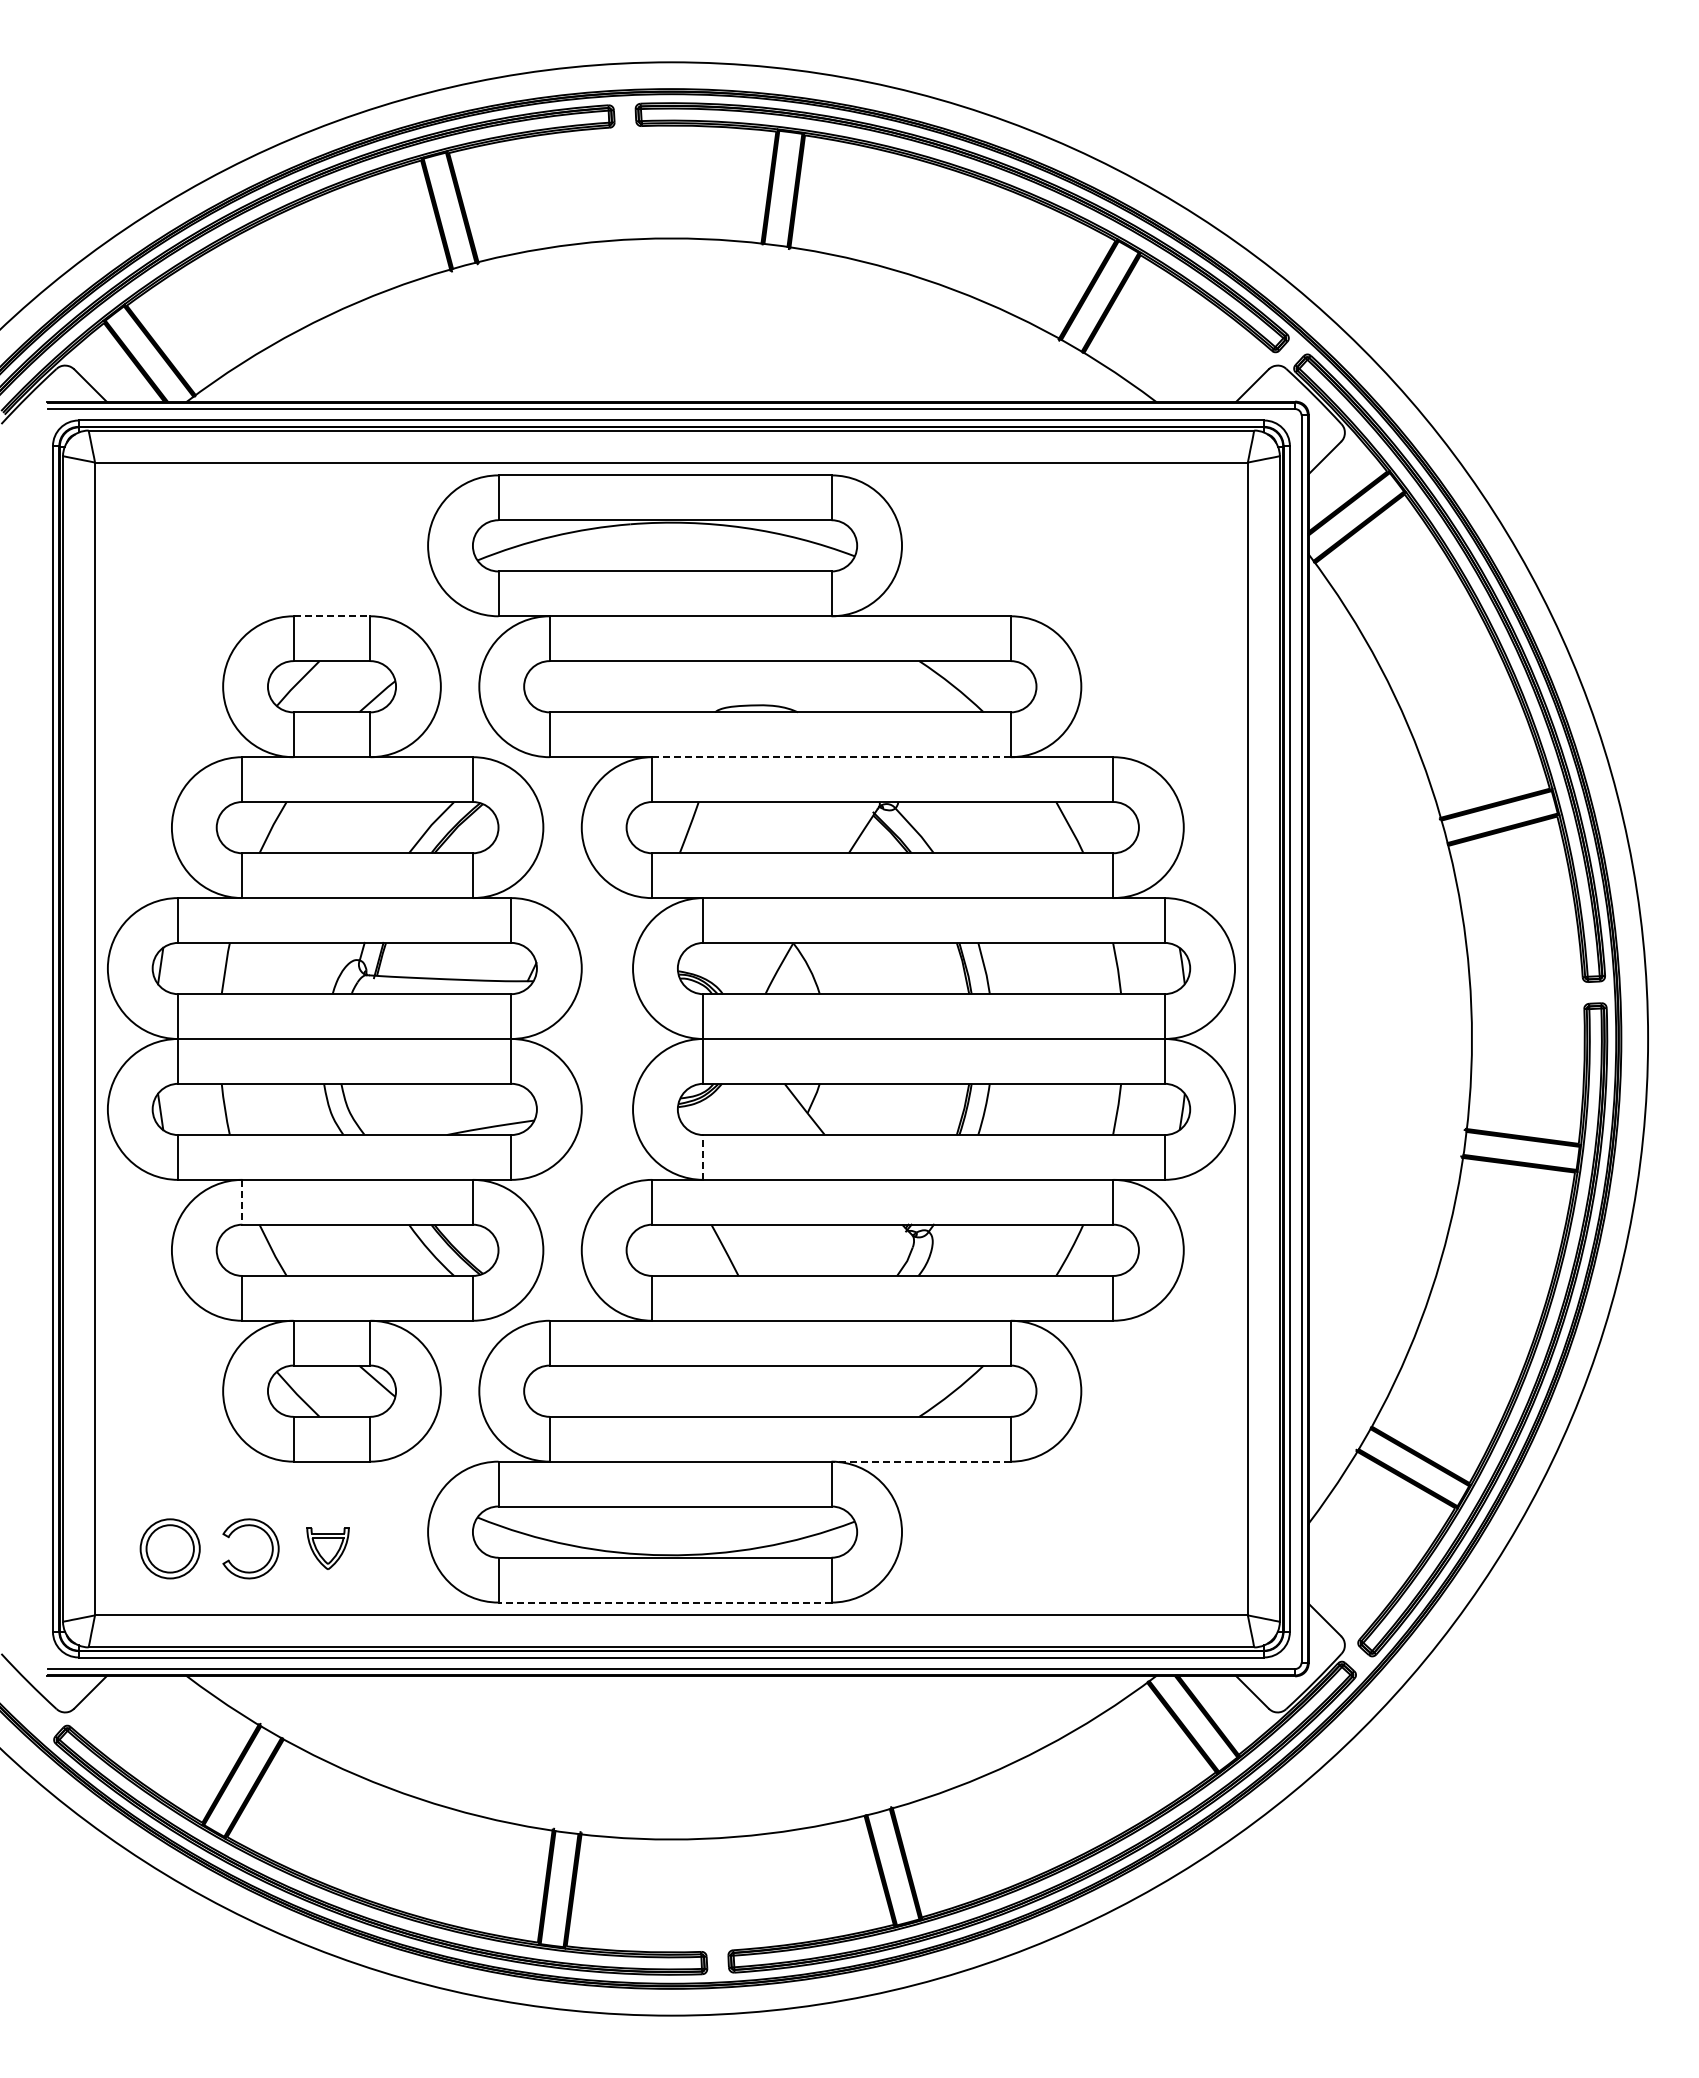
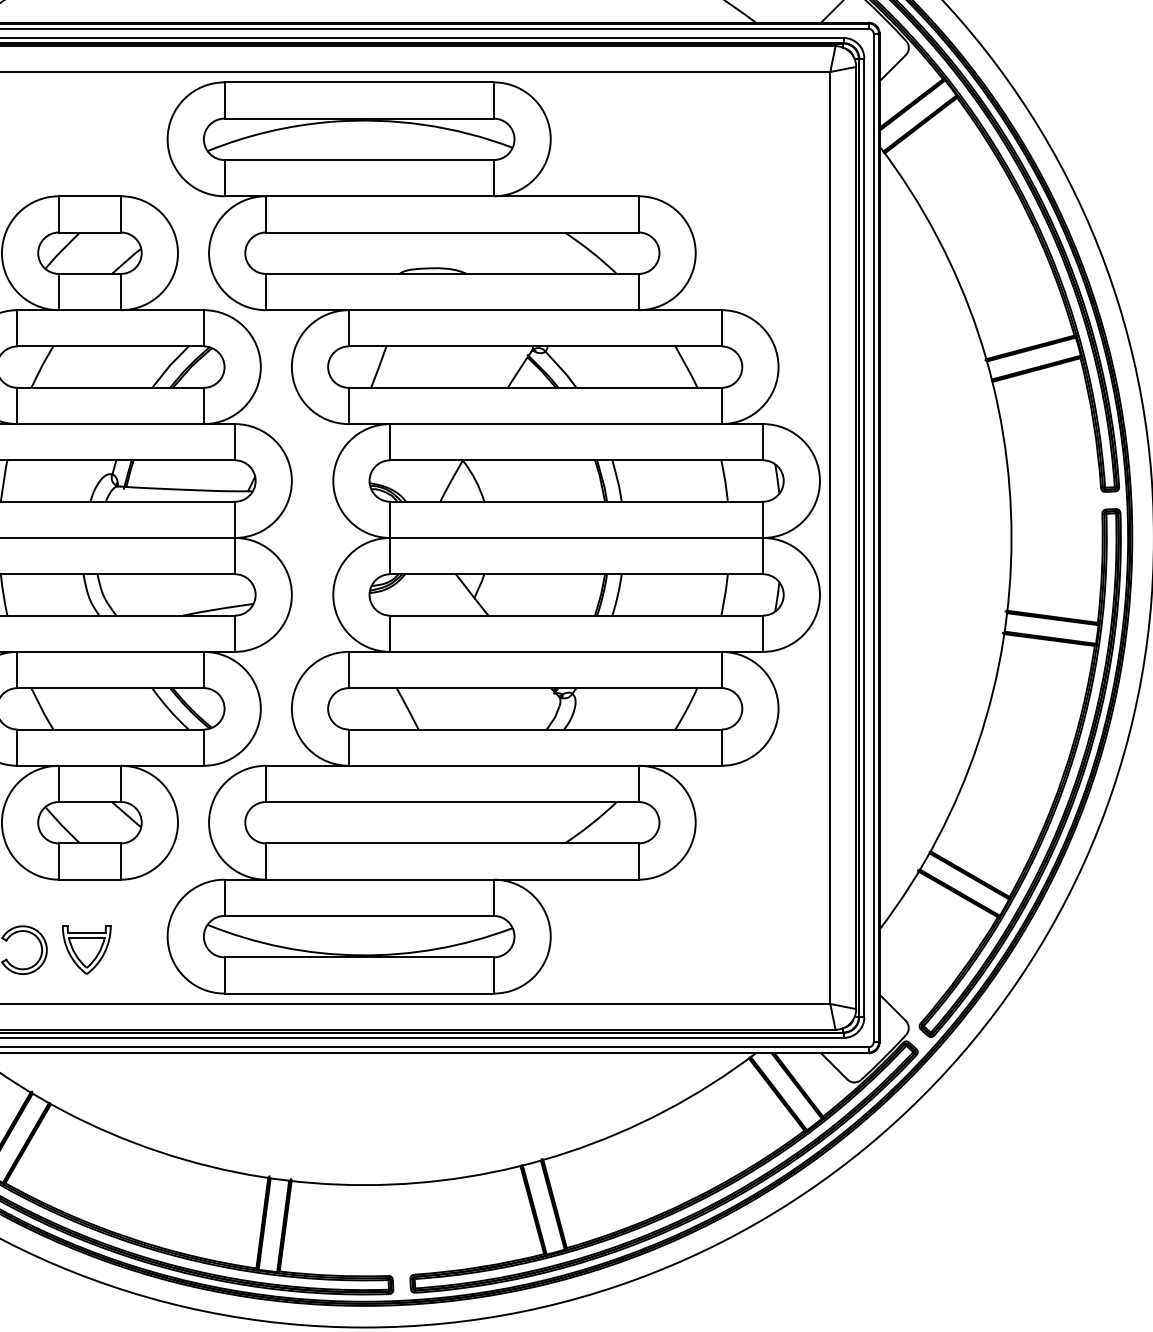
line: (332, 616) -> (90, 196), dashed -> solid
line: (831, 757) -> (493, 310), dashed -> solid
line: (703, 1156) -> (390, 632), dashed -> solid
line: (242, 1202) -> (17, 670), dashed -> solid
line: (921, 1461) -> (566, 879), dashed -> solid
part: (327, 1548) -> (86, 949), size x1.43
line: (665, 1602) -> (359, 993), dashed -> solid

